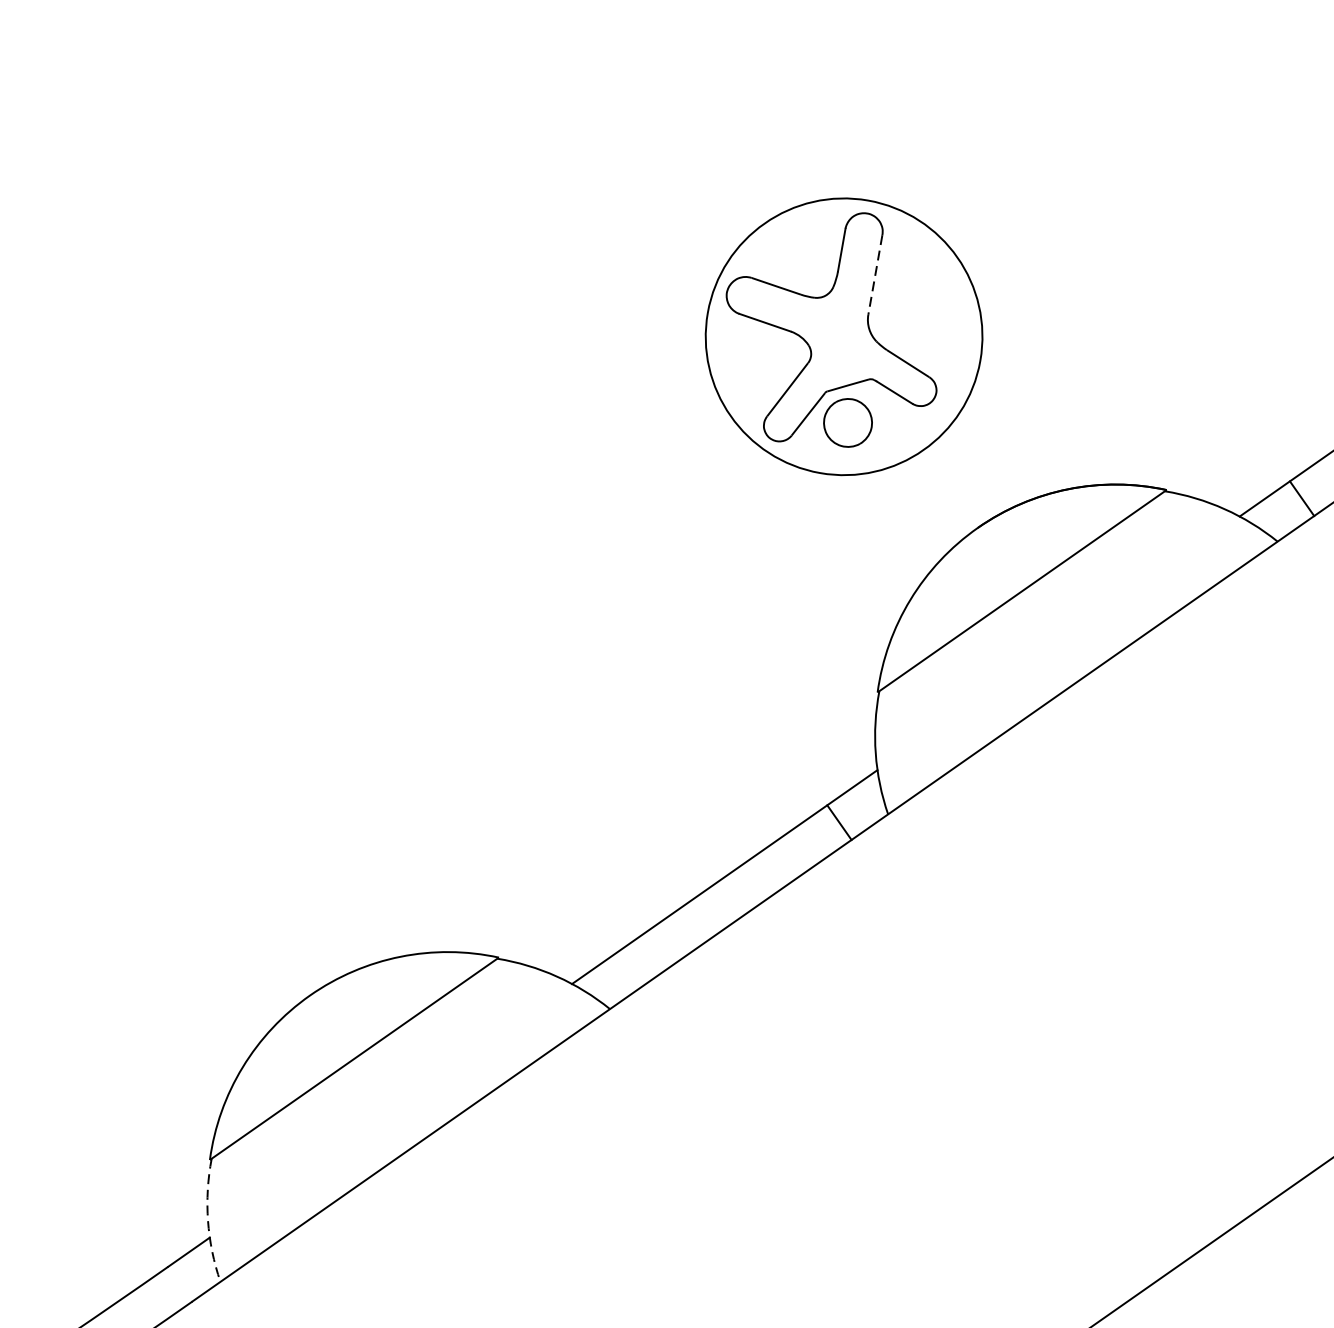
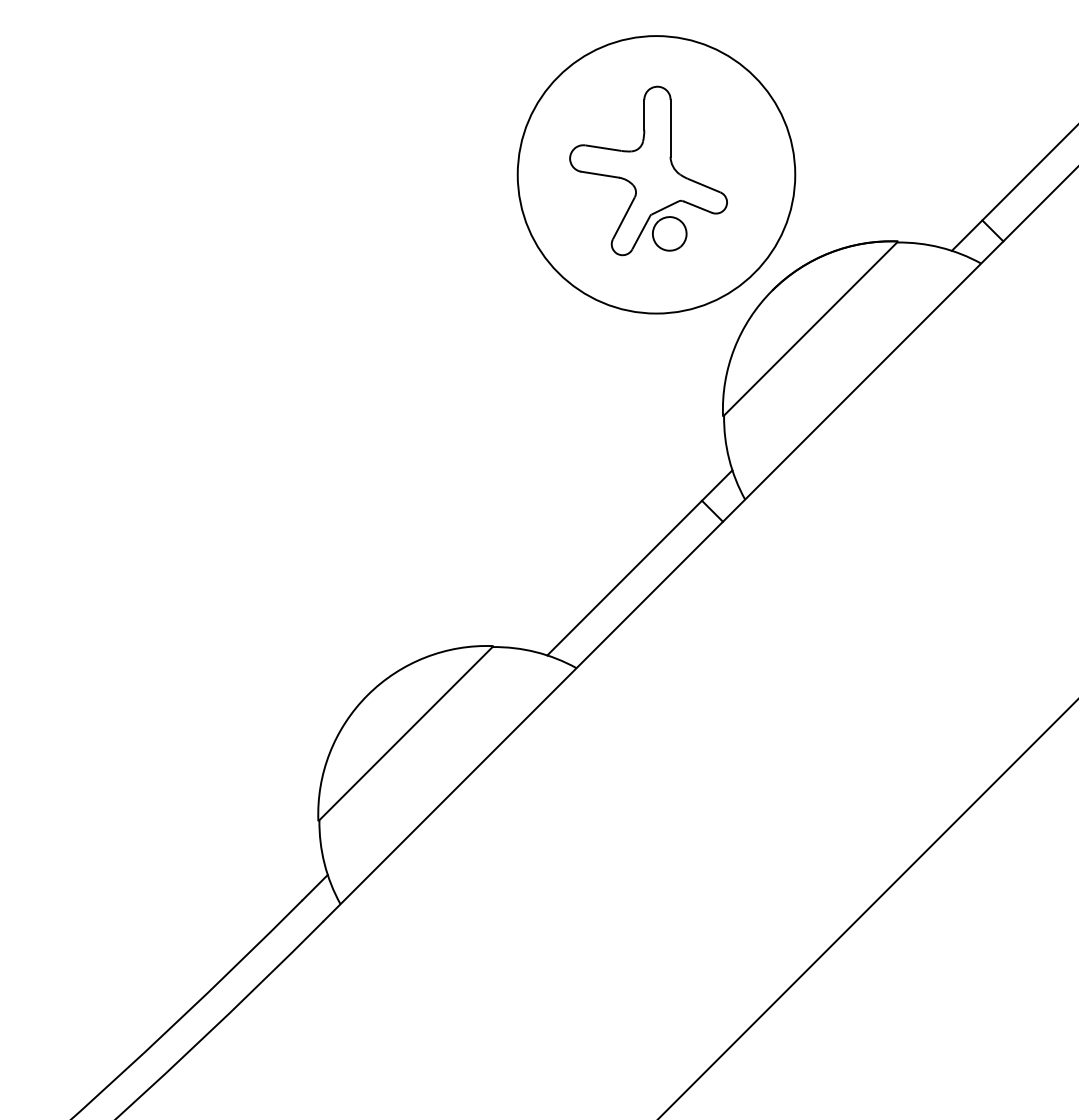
line: (875, 275) -> (670, 128), dashed -> solid
circle: (844, 336) -> (656, 174), size x1.43
arc: (208, 1220) -> (324, 863), dashed -> solid

